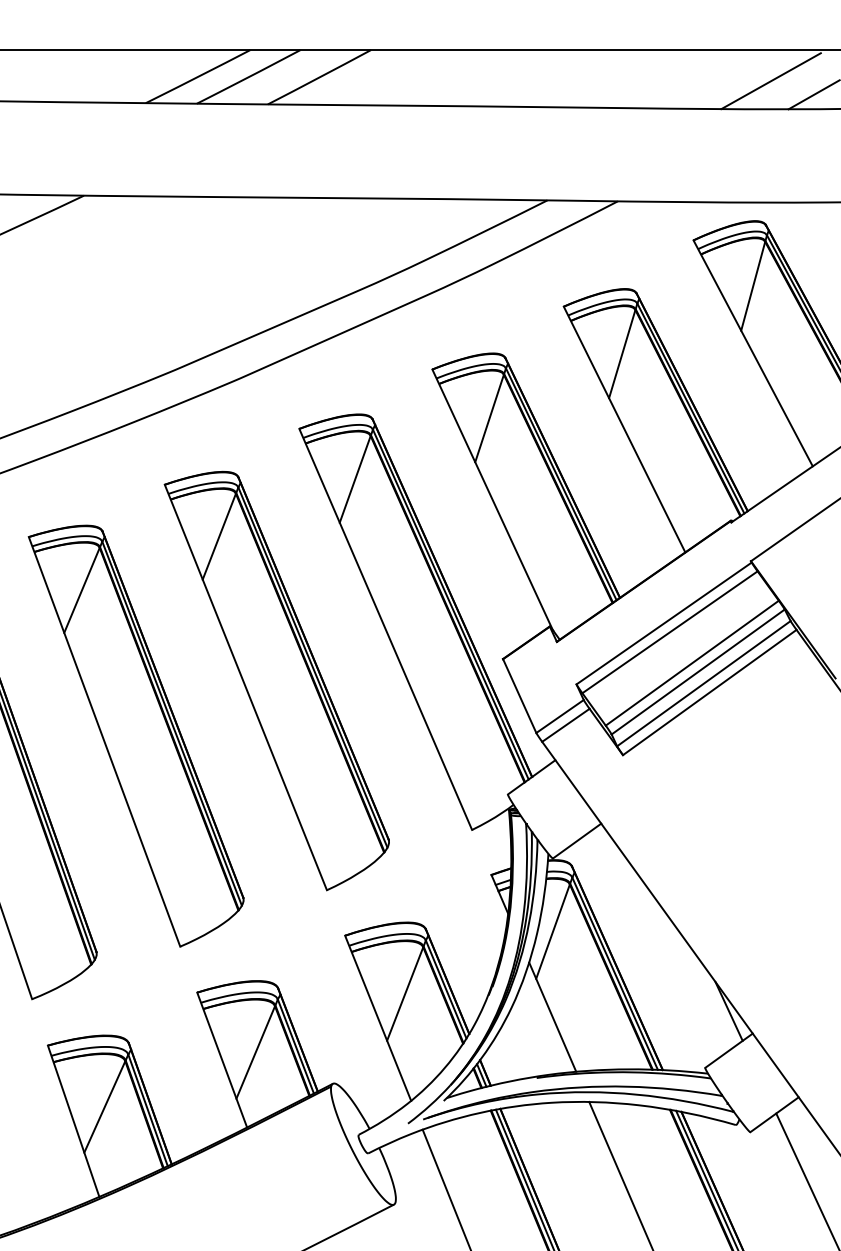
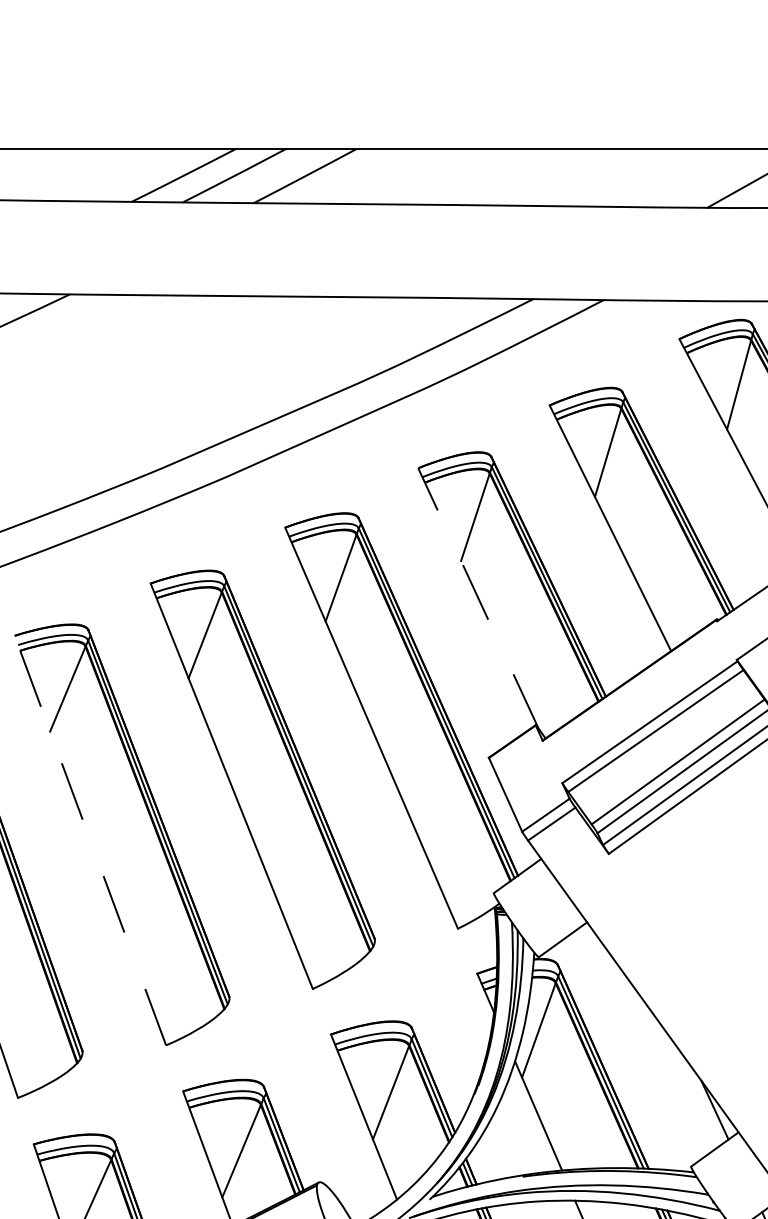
line: (492, 499) -> (478, 598), solid -> dashed
line: (104, 741) -> (90, 840), solid -> dashed

